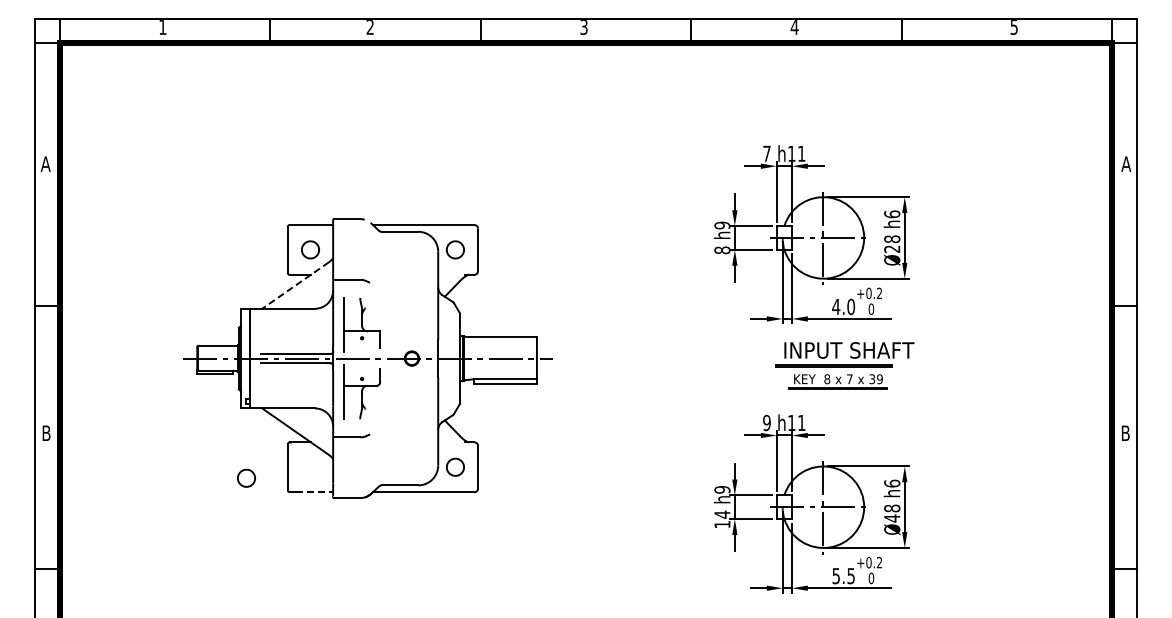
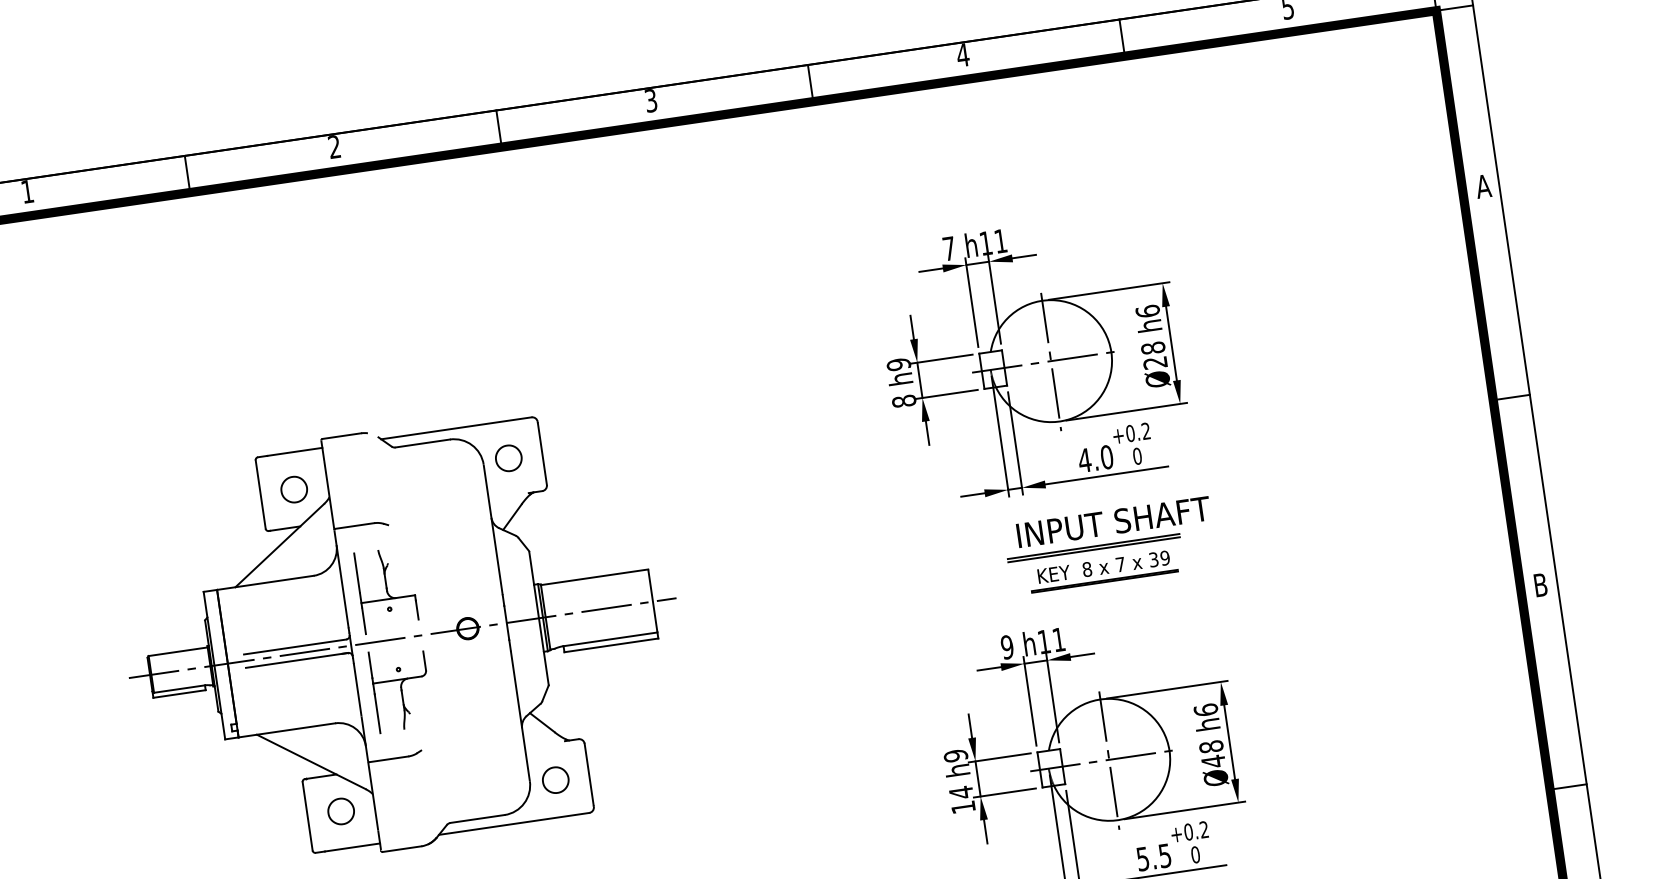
line: (295, 285) -> (279, 545), dashed -> solid
part: (246, 477) -> (340, 810), moved
line: (314, 492) -> (352, 847), dashed -> solid

